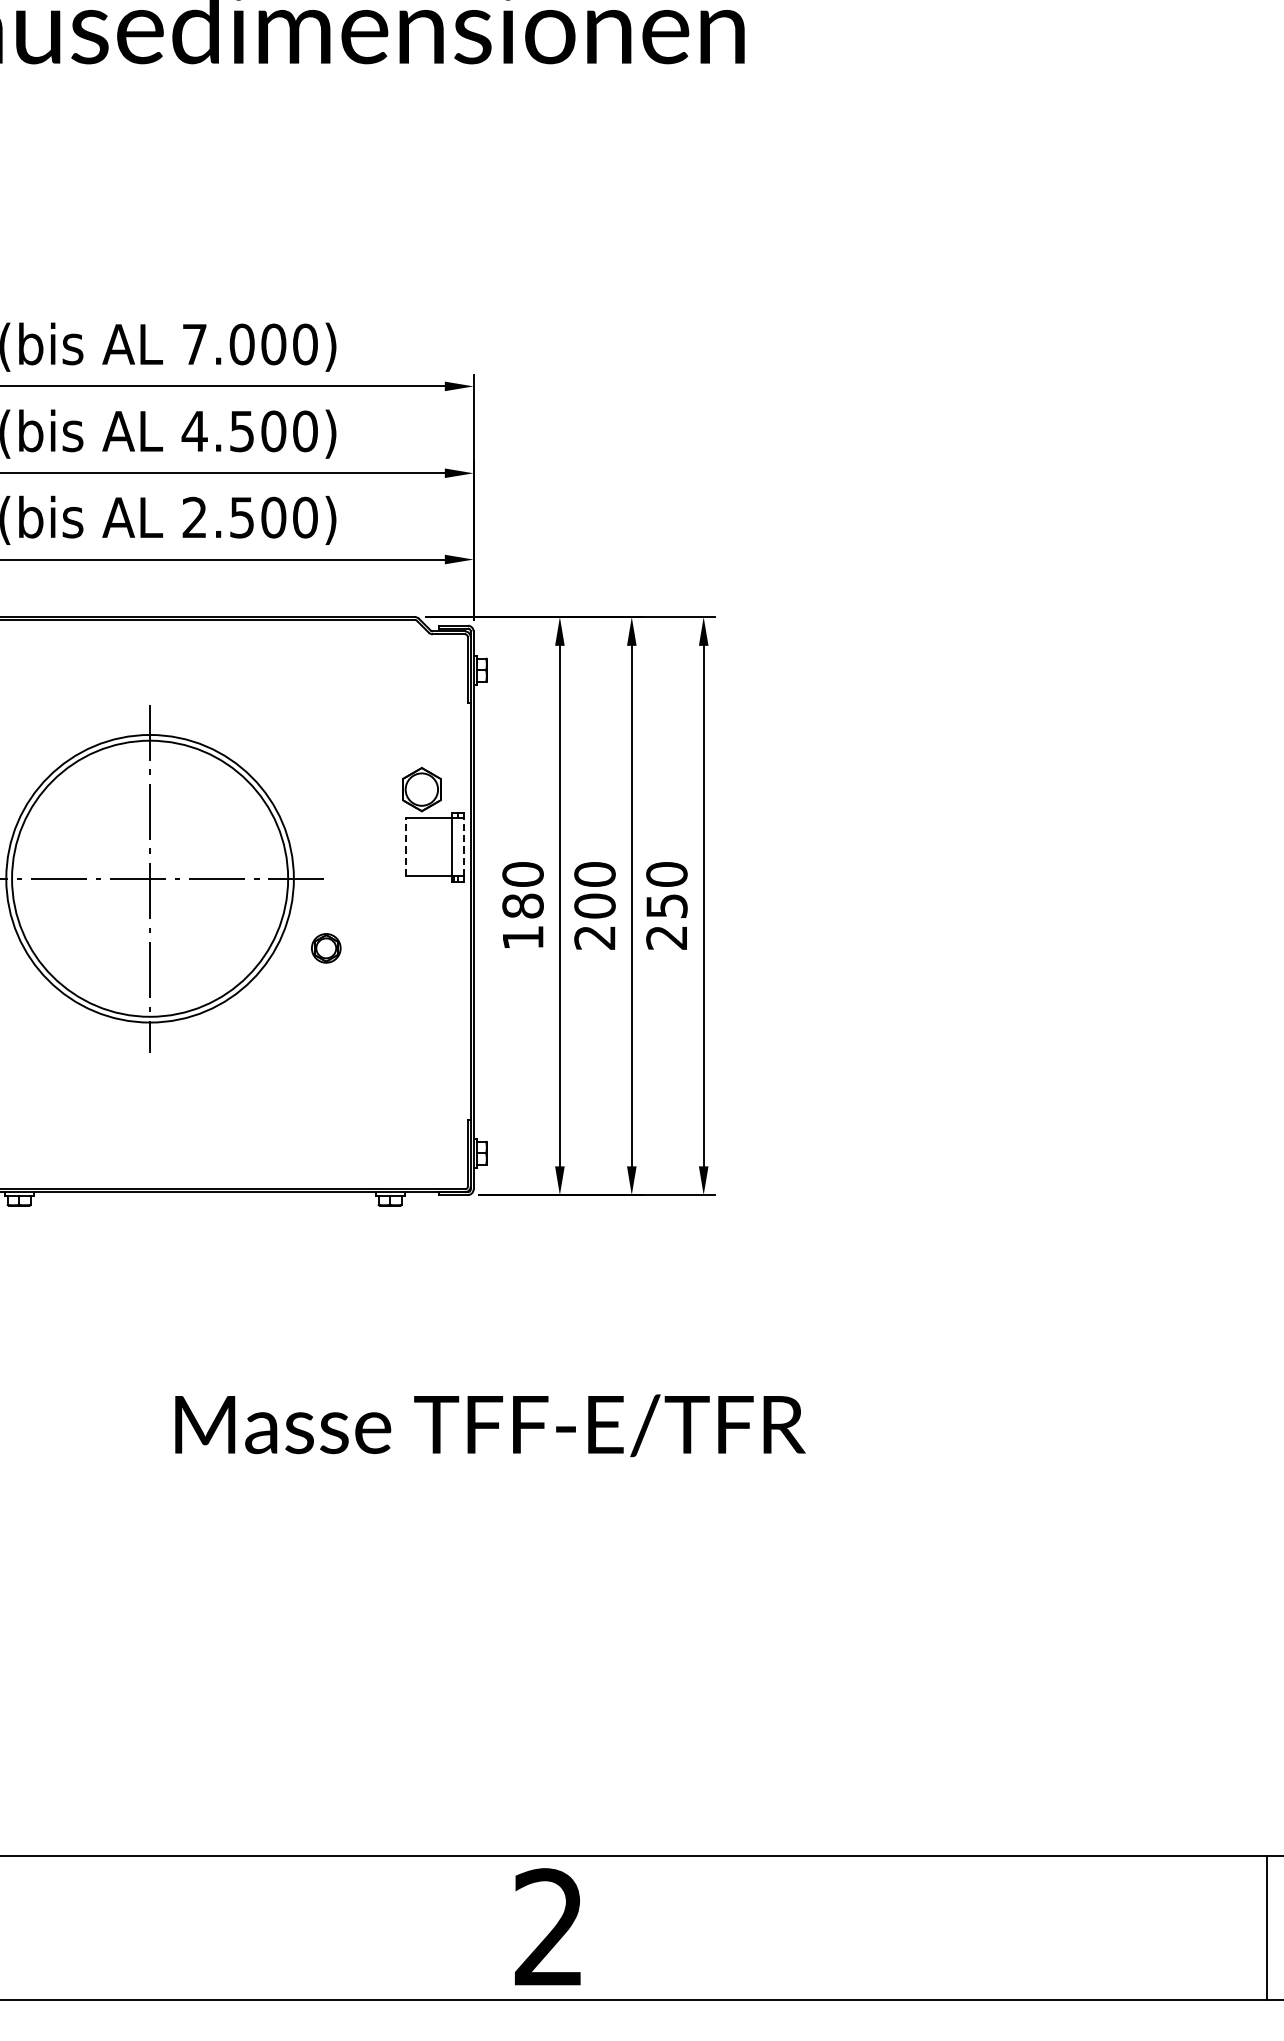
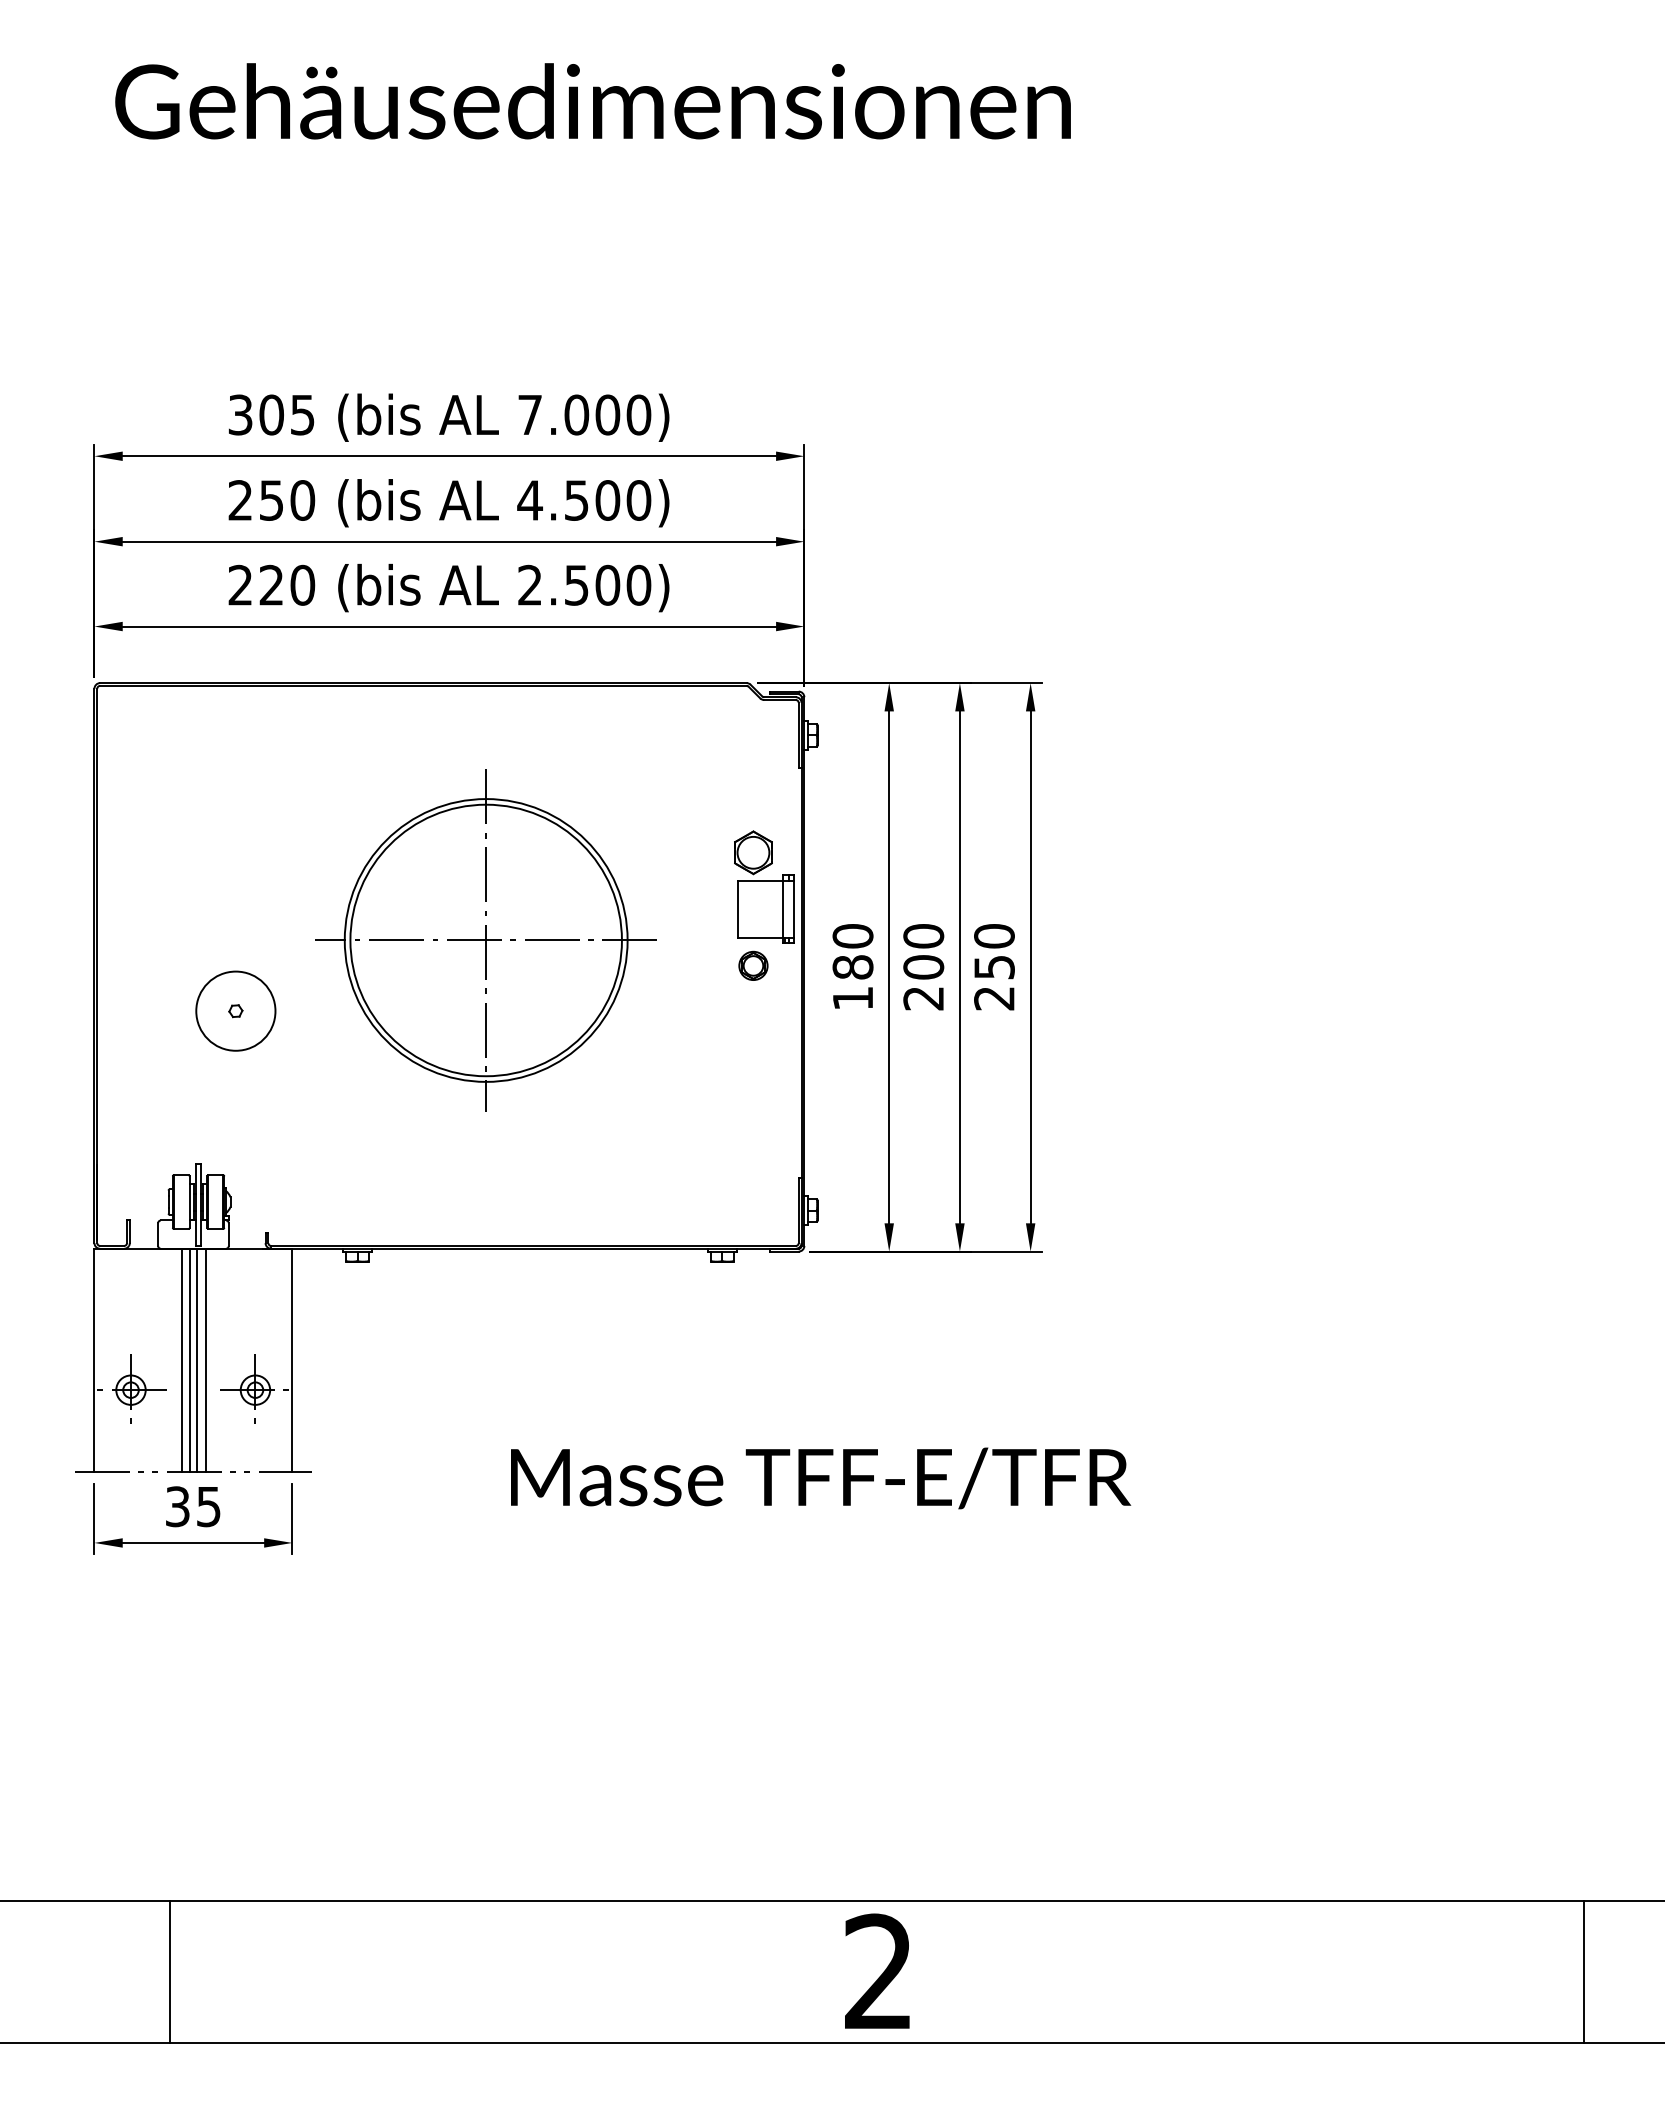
line: (405, 846) -> (737, 908), dashed -> solid
line: (463, 846) -> (794, 908), dashed -> solid
part: (326, 947) -> (753, 965), moved

